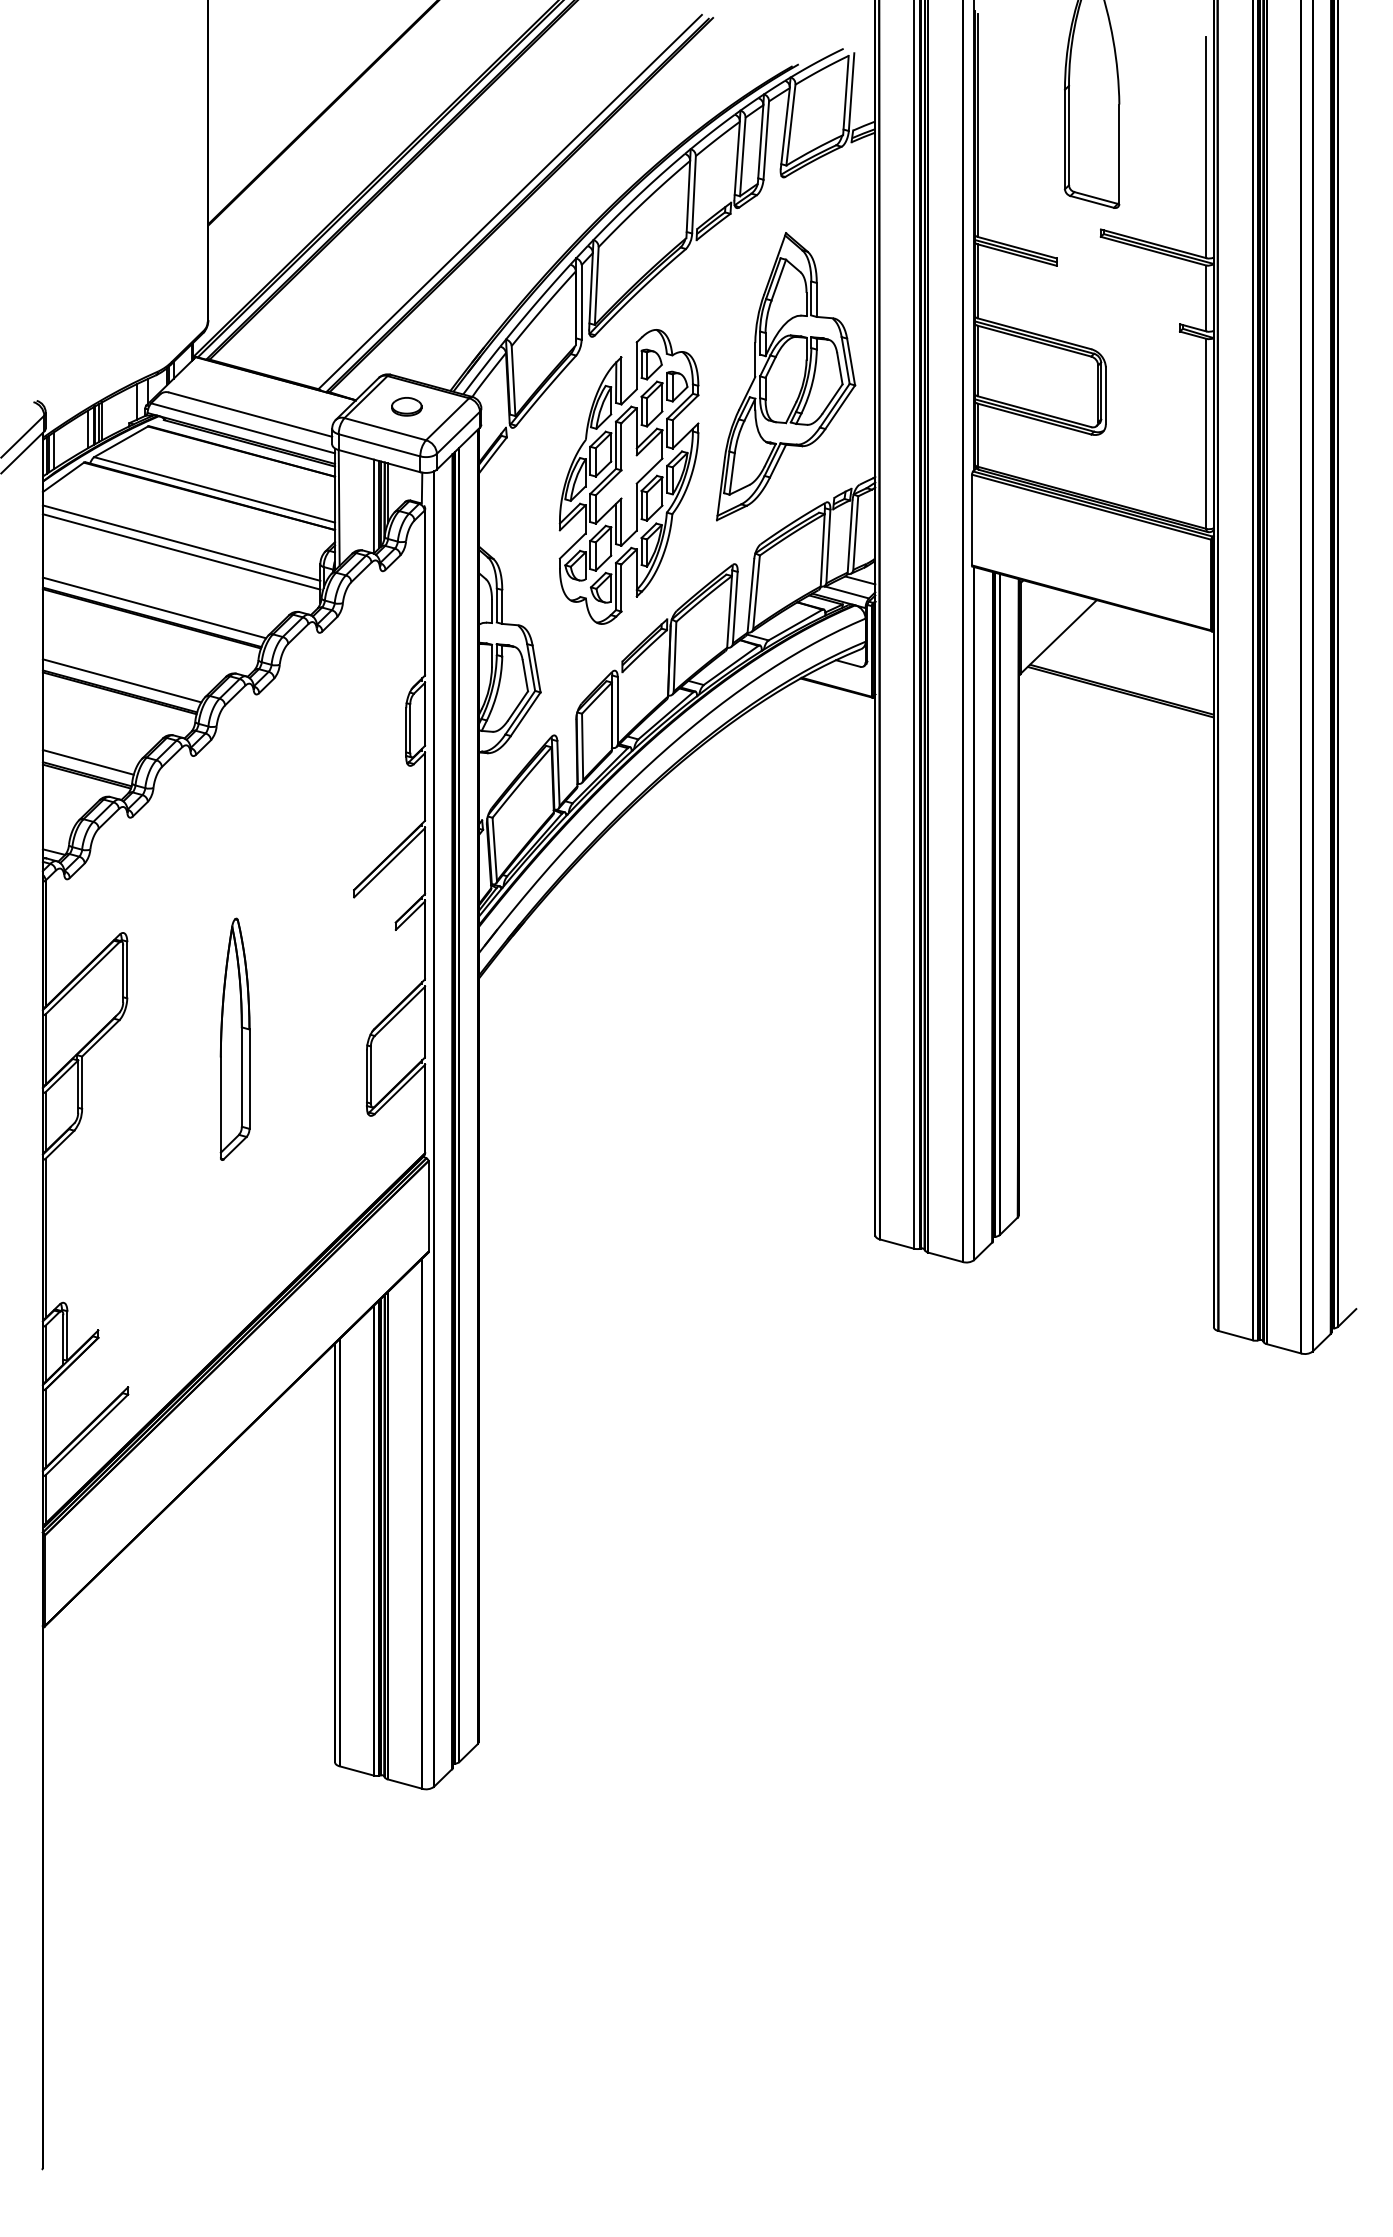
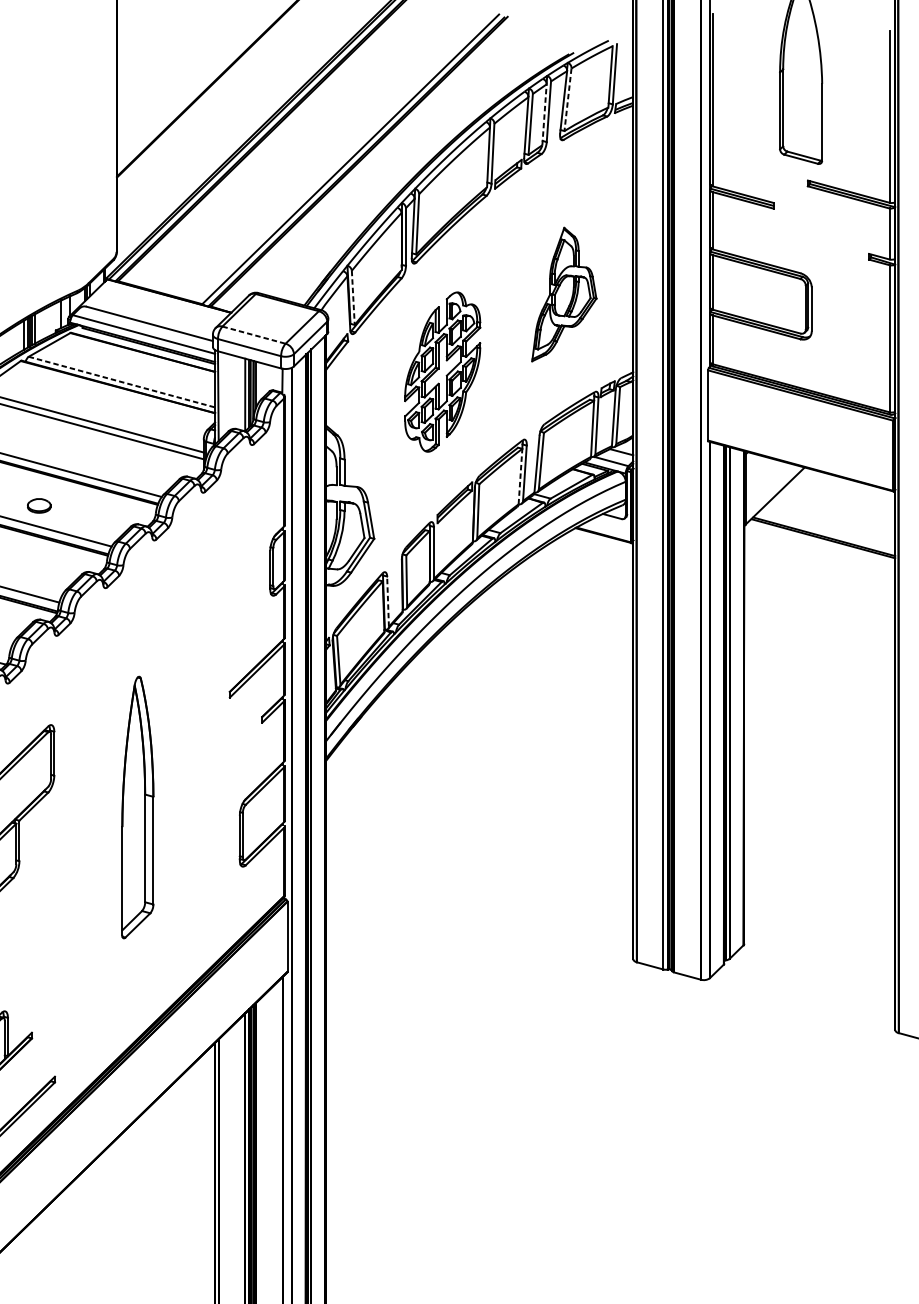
line: (790, 125) -> (567, 100), solid -> dashed
line: (760, 144) -> (544, 114), solid -> dashed
part: (786, 376) -> (564, 294), size x0.6
line: (513, 381) -> (353, 298), solid -> dashed
part: (406, 406) -> (39, 505), moved
line: (385, 429) -> (254, 335), solid -> dashed
part: (628, 476) -> (442, 371), size x0.7
line: (214, 489) -> (121, 381), solid -> dashed
line: (729, 611) -> (520, 476), solid -> dashed
line: (558, 773) -> (388, 601), solid -> dashed
part: (234, 1038) -> (137, 806), size x1.4

